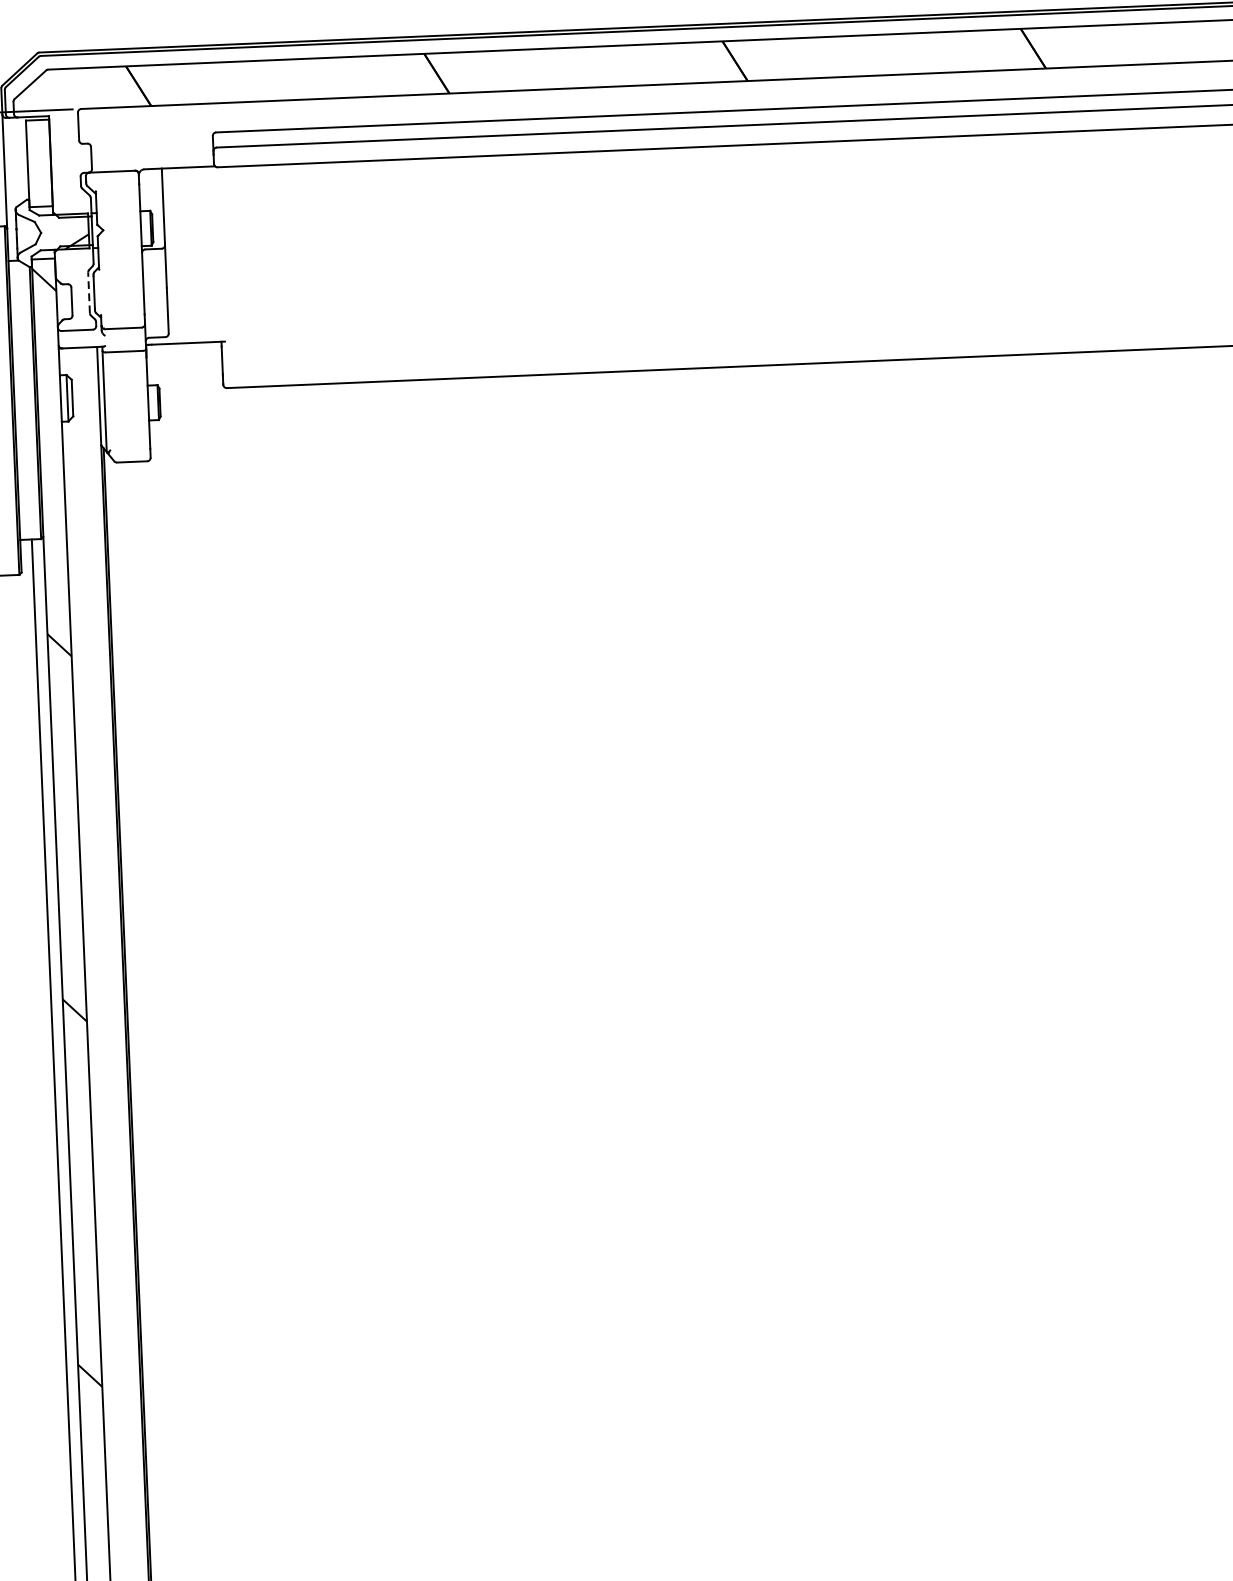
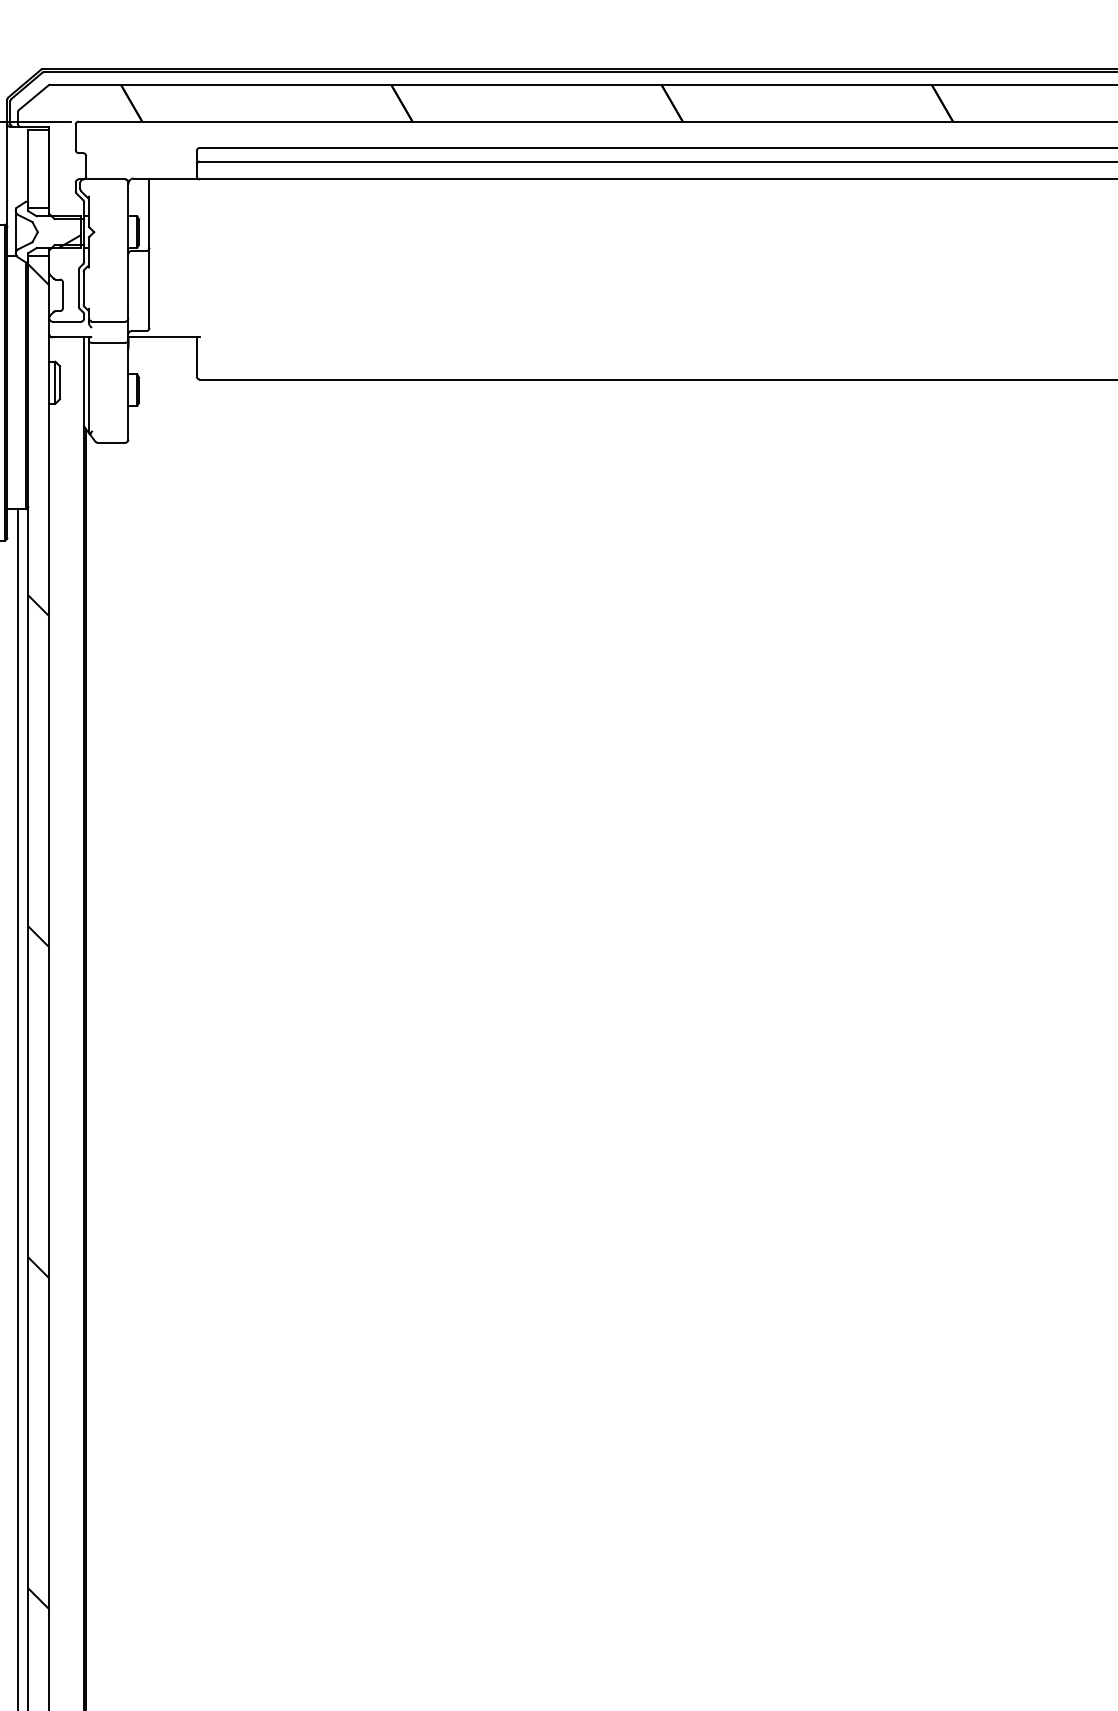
line: (88, 292) -> (78, 287), dashed -> solid

